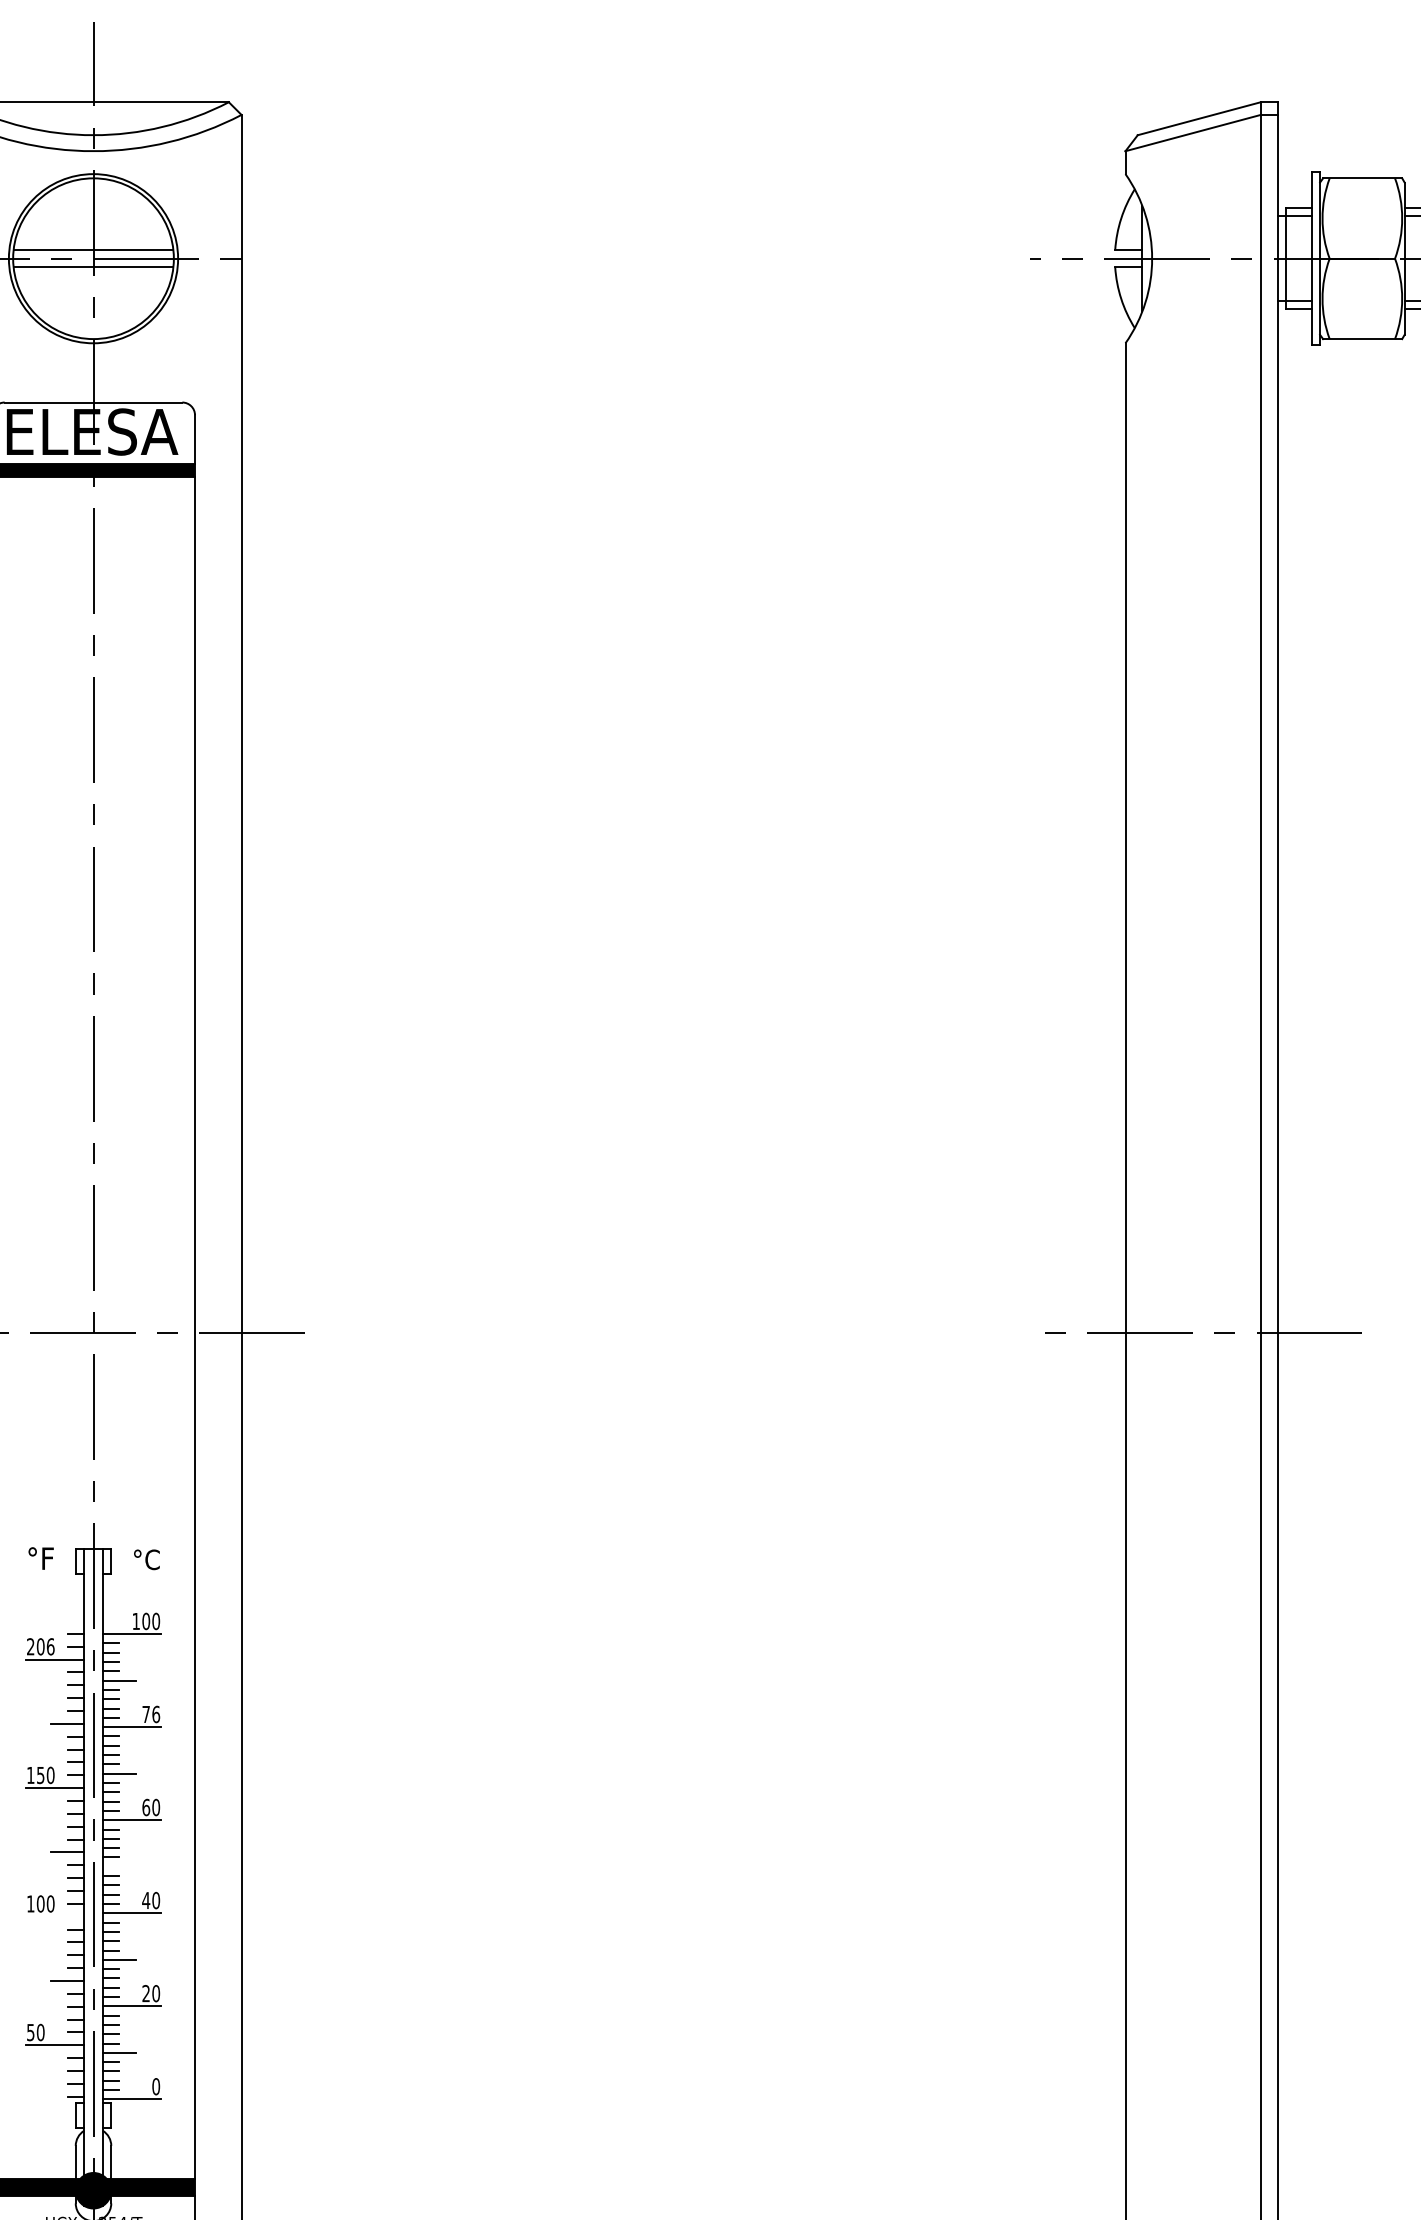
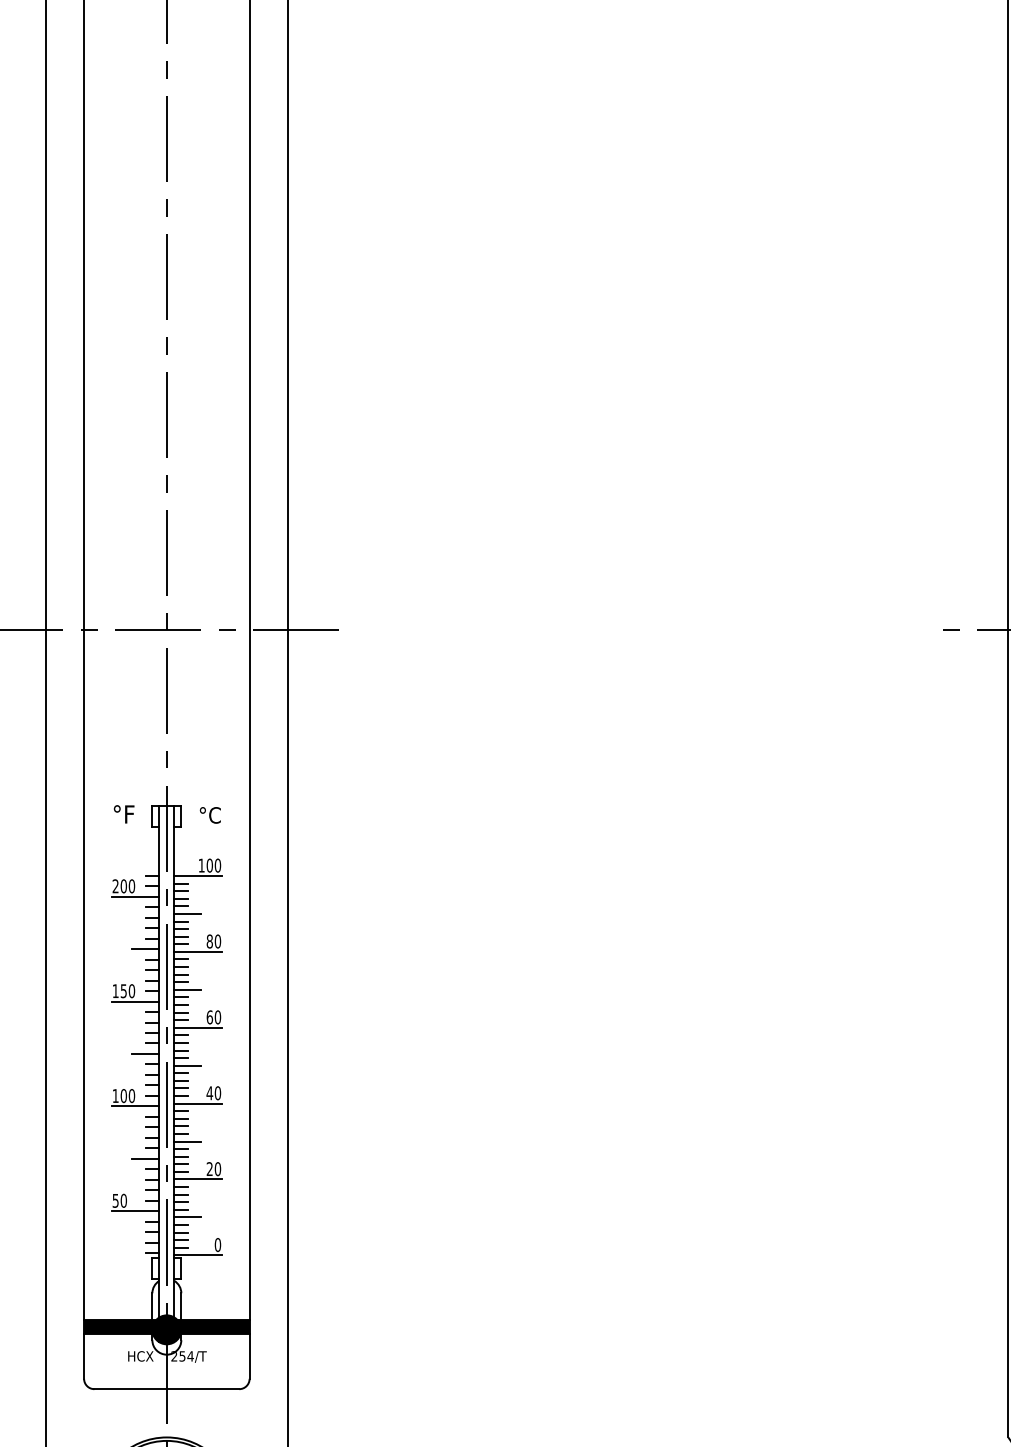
text: (50, 1646) -> (131, 886), 206 -> 200
text: (151, 1714) -> (214, 941), 76 -> 80
line: (118, 1866) -> (187, 1065), added
line: (54, 1916) -> (135, 1106), added

